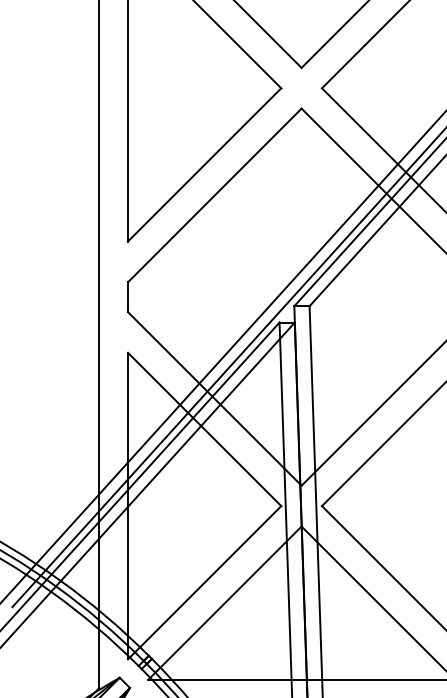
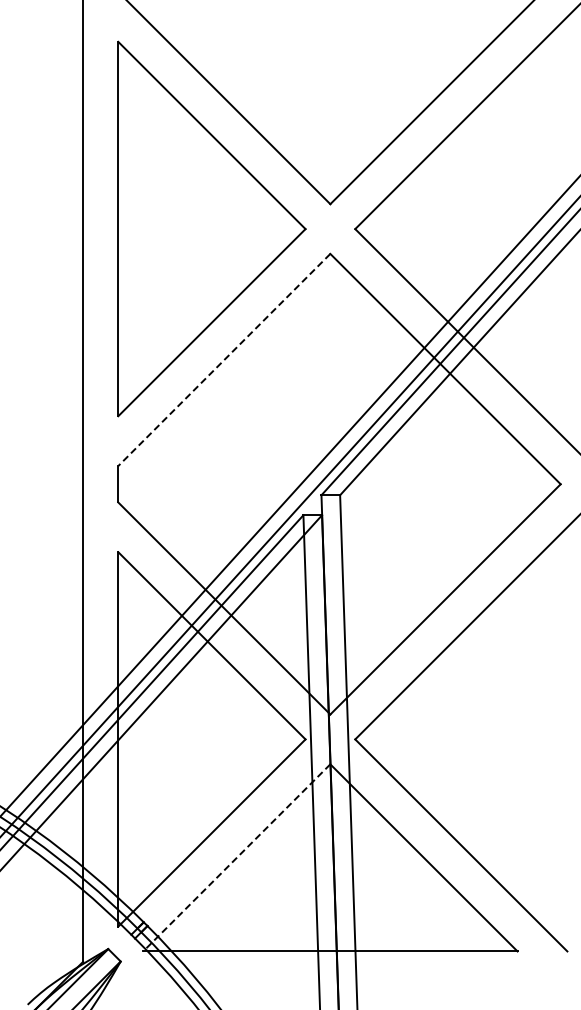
line: (214, 195) -> (224, 359), solid -> dashed
line: (224, 603) -> (236, 858), solid -> dashed

